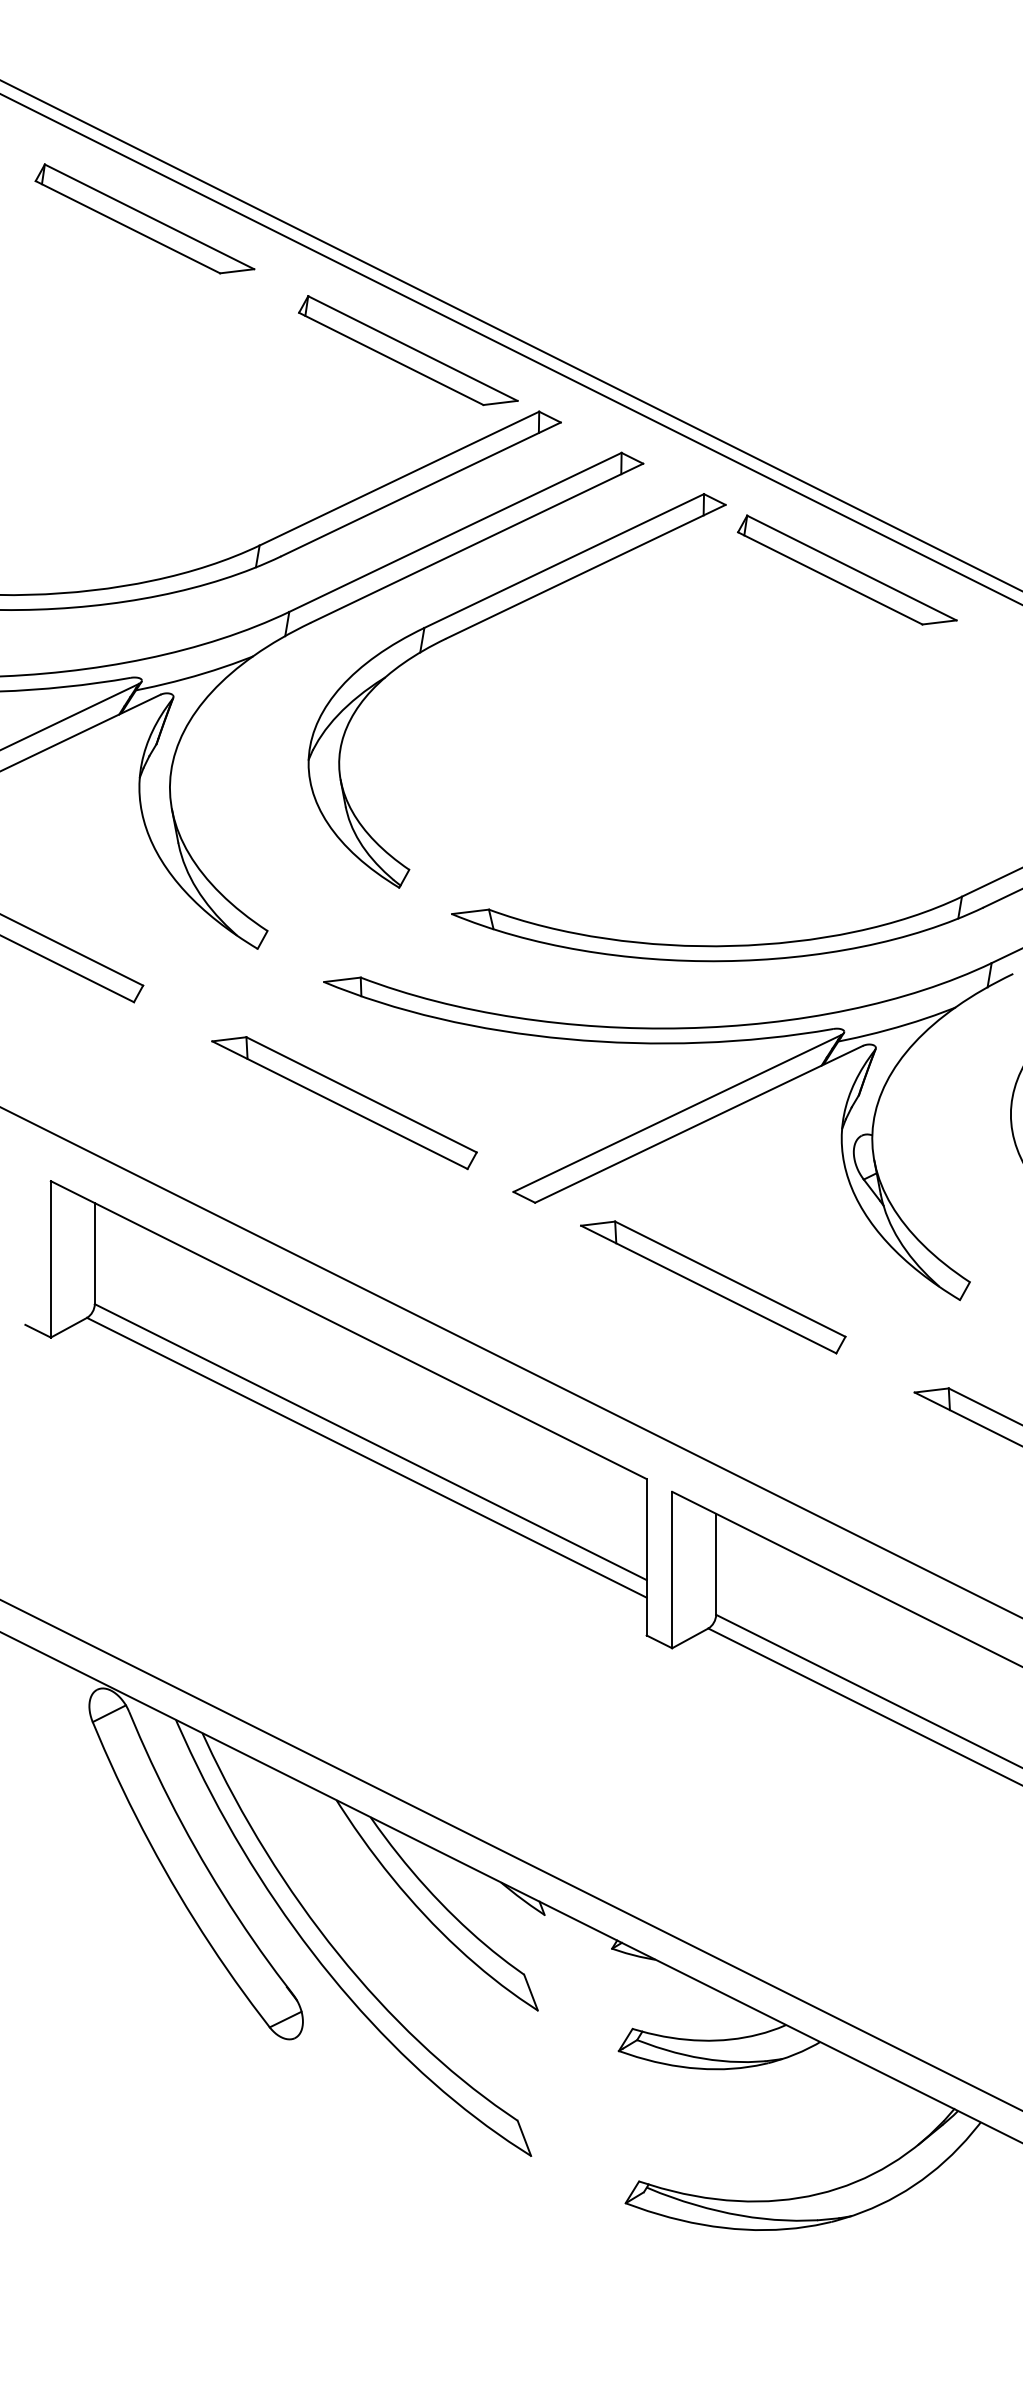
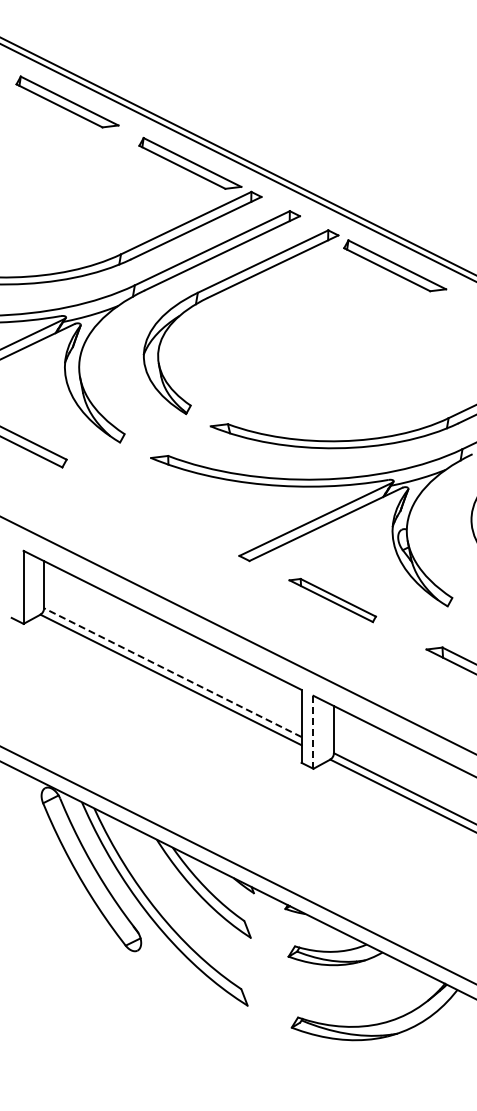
part: (344, 1103) -> (160, 514), removed
part: (712, 1287) -> (332, 600), size x0.7
line: (370, 1441) -> (172, 672), solid -> dashed
line: (672, 1568) -> (313, 731), solid -> dashed

